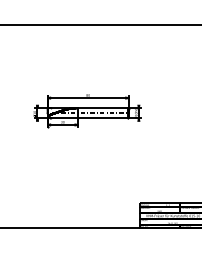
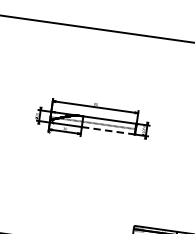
line: (103, 118) -> (108, 130), solid -> dashed

